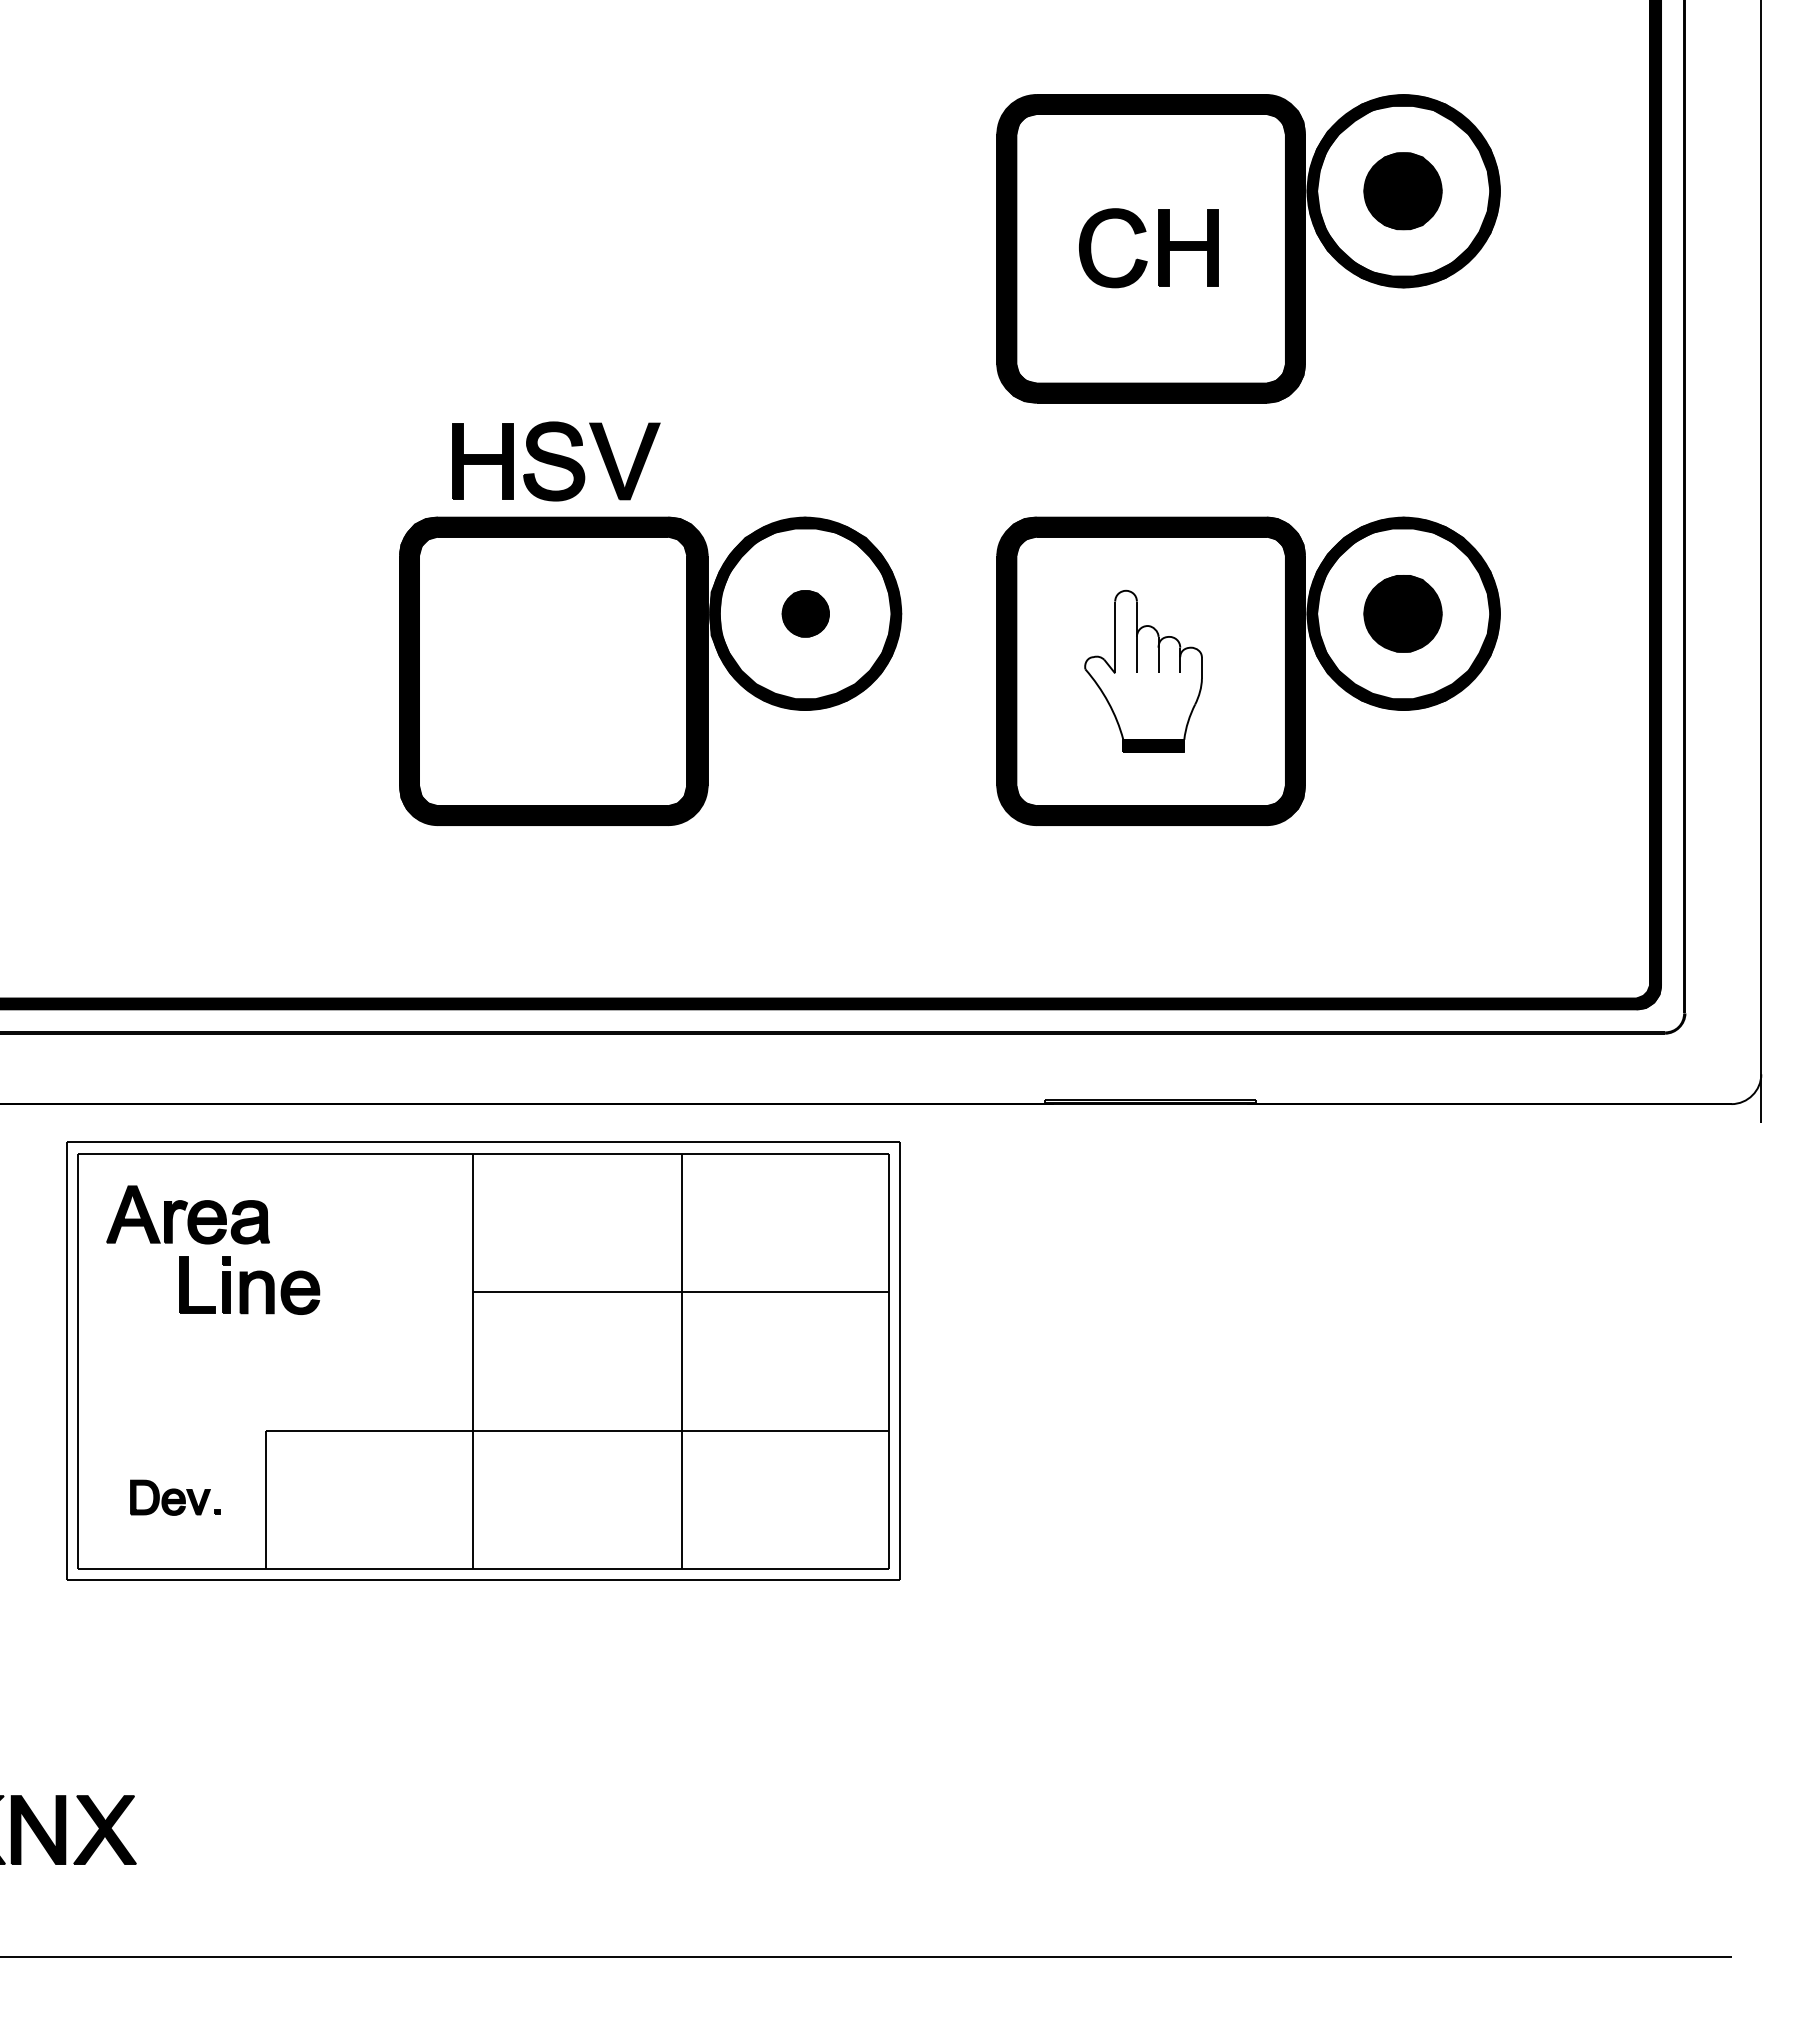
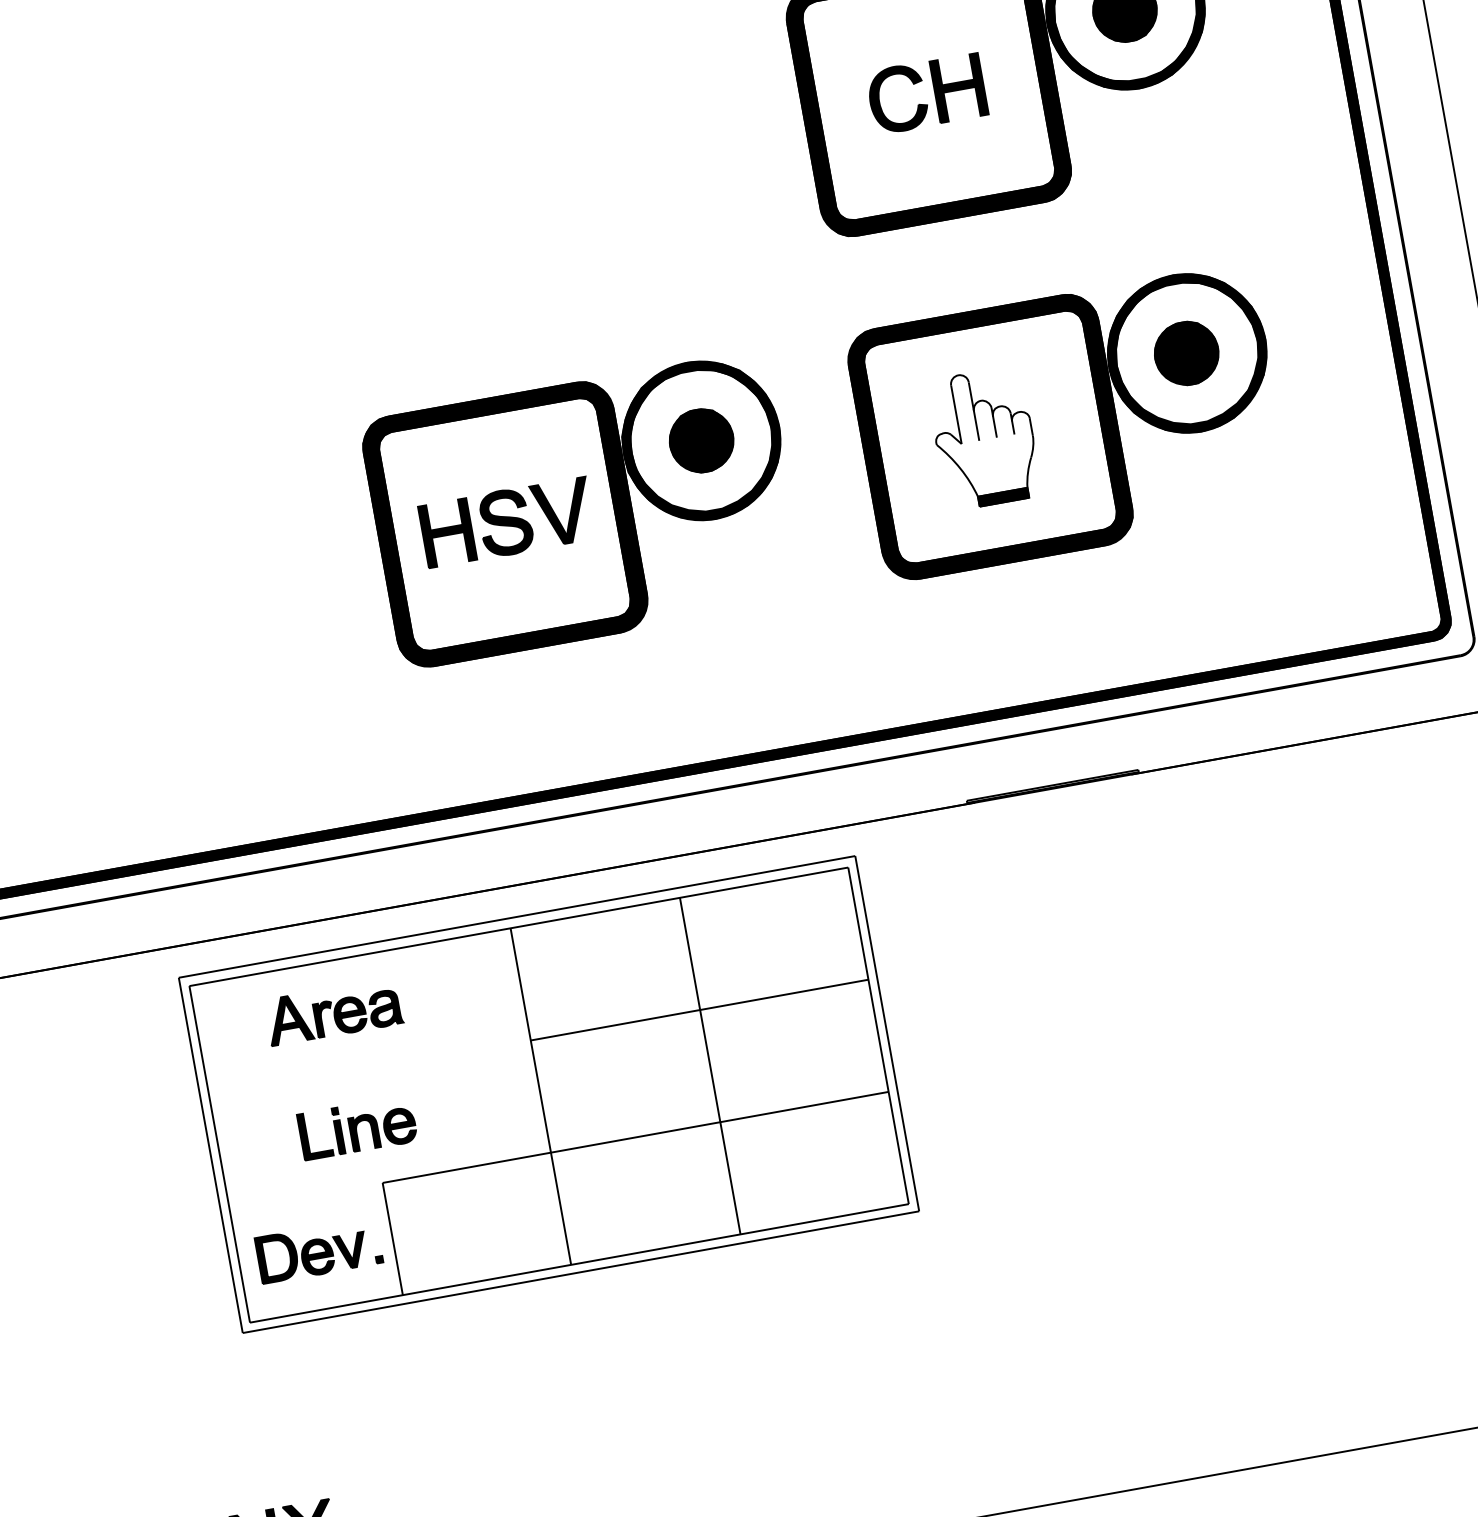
part: (556, 461) -> (507, 522), moved
part: (805, 613) -> (701, 440), size x1.67
part: (187, 1214) -> (333, 1011), moved
part: (249, 1285) -> (357, 1127), moved
part: (175, 1497) -> (318, 1250), size x1.67

